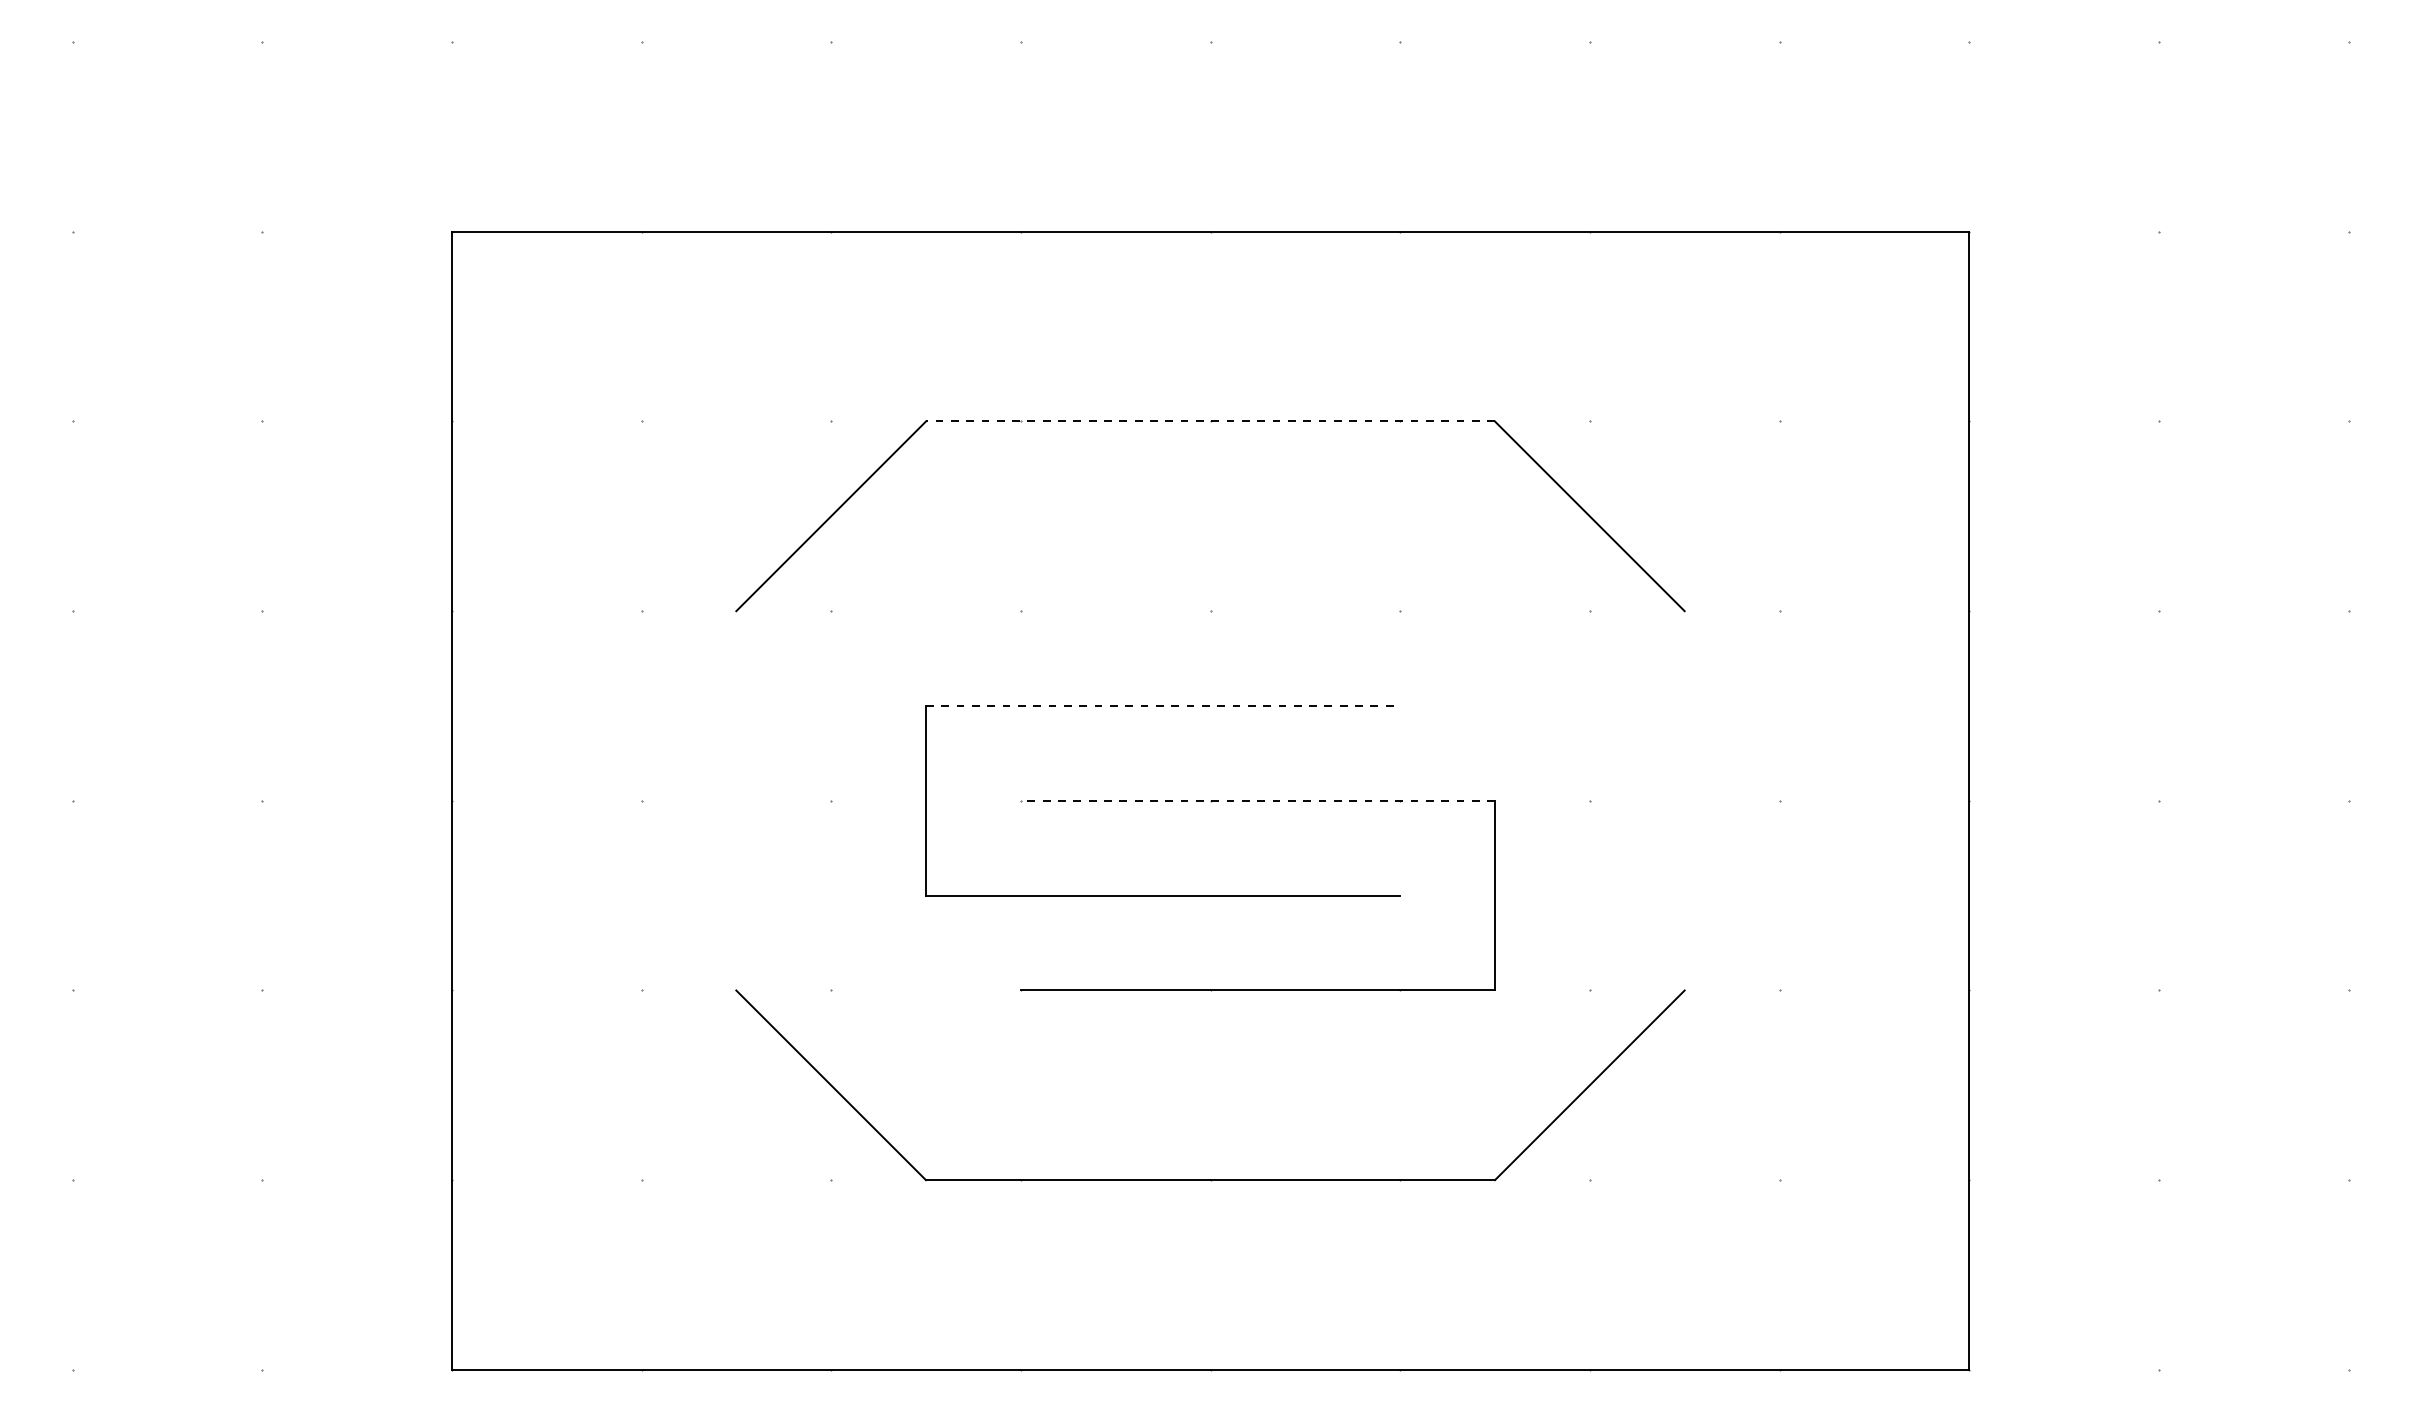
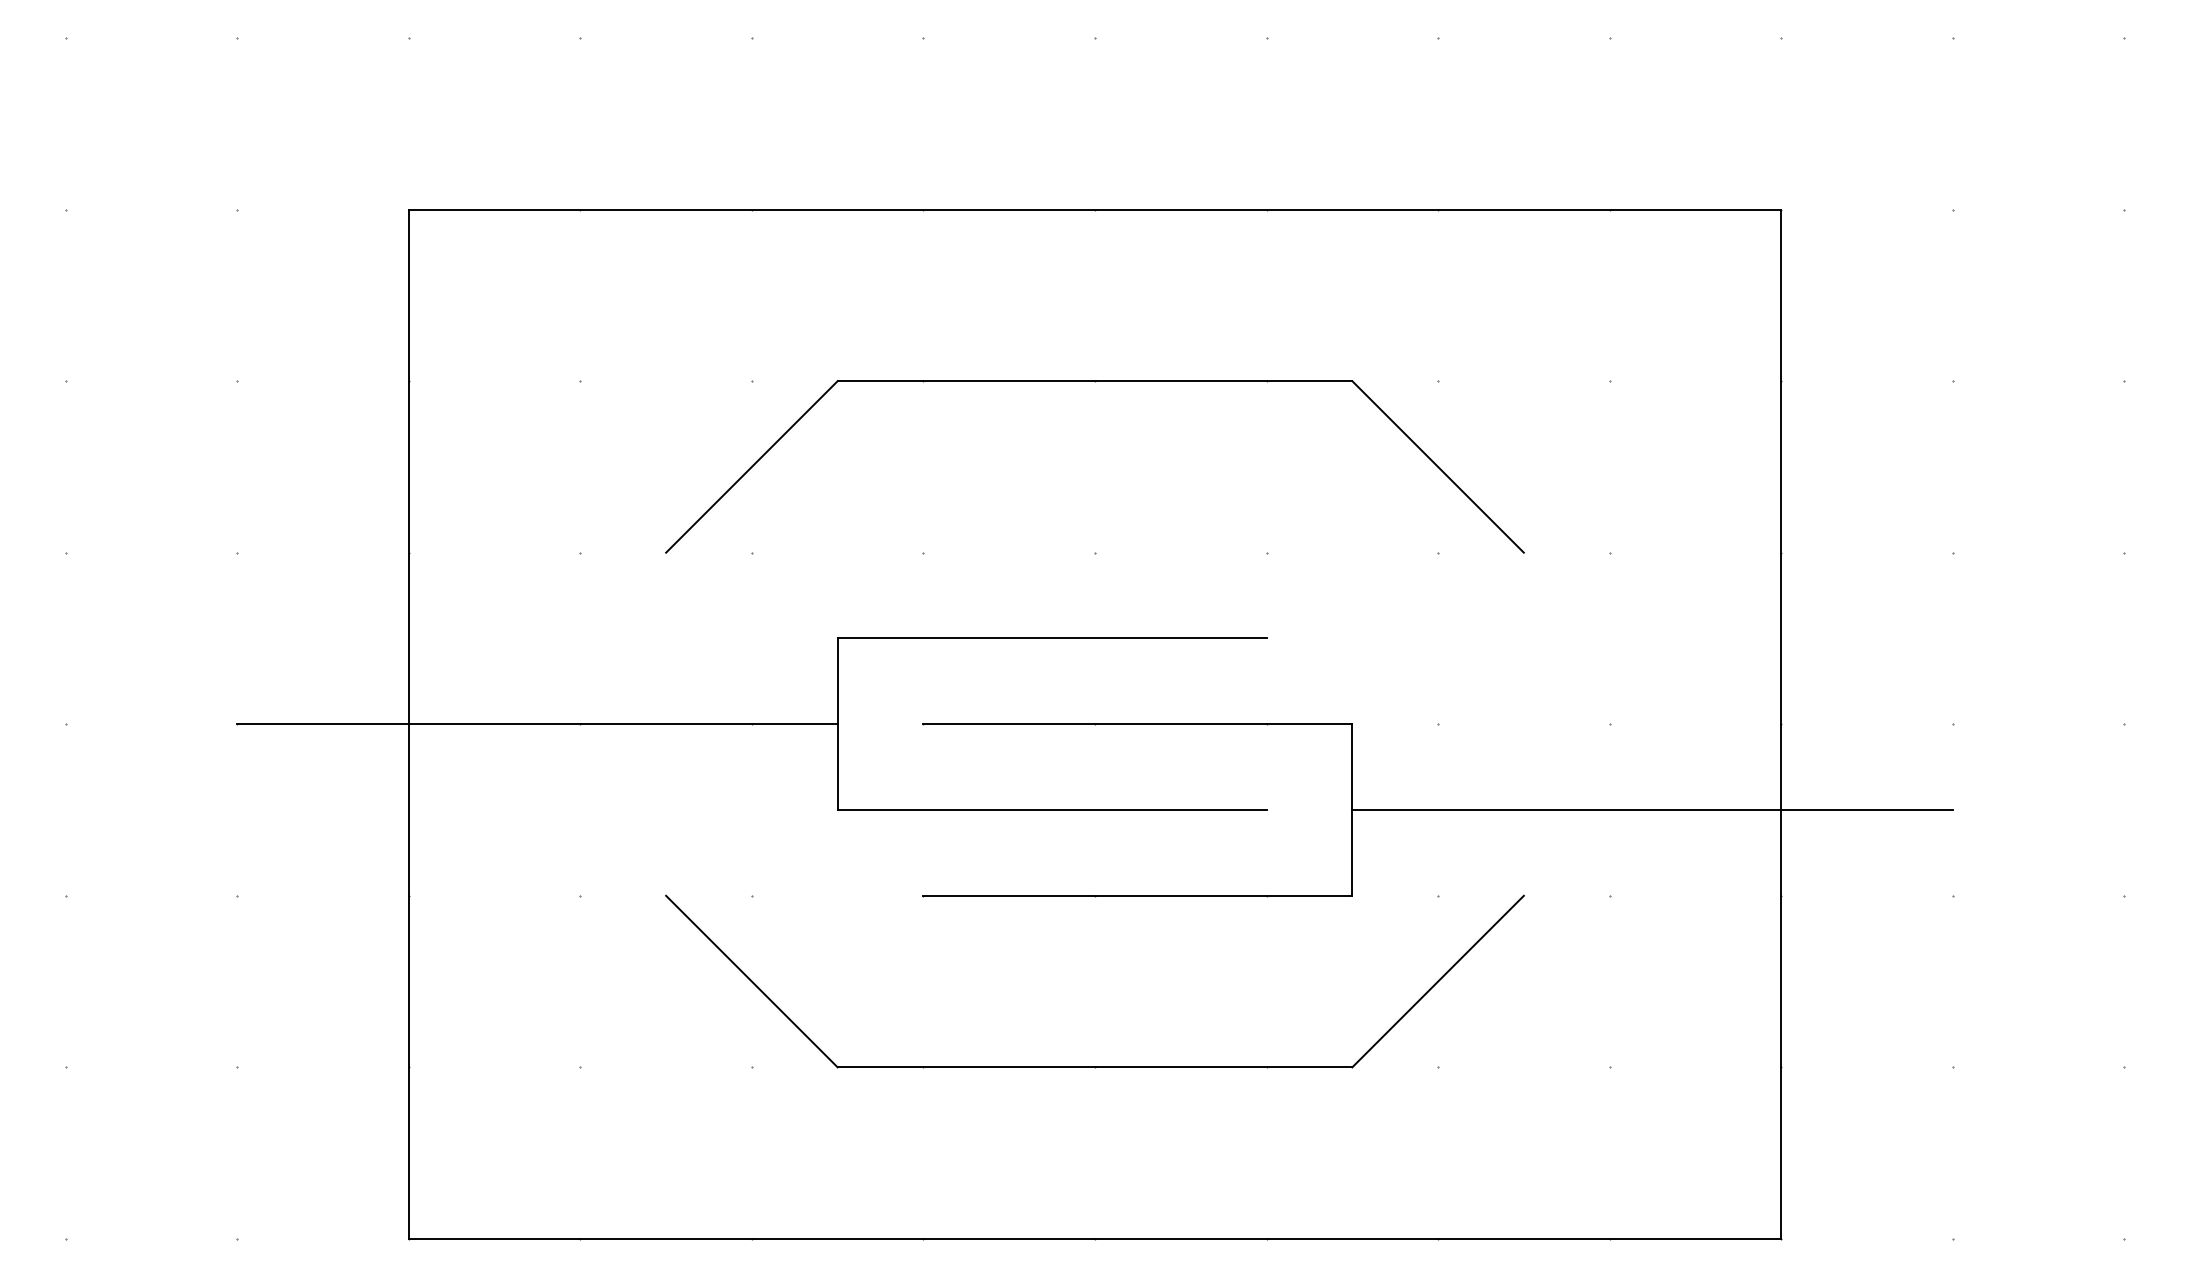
line: (1209, 421) -> (1094, 381), dashed -> solid
line: (1163, 706) -> (1052, 638), dashed -> solid
line: (594, 801) -> (537, 724), added
line: (1257, 801) -> (1137, 724), dashed -> solid
line: (1826, 896) -> (1652, 810), added

